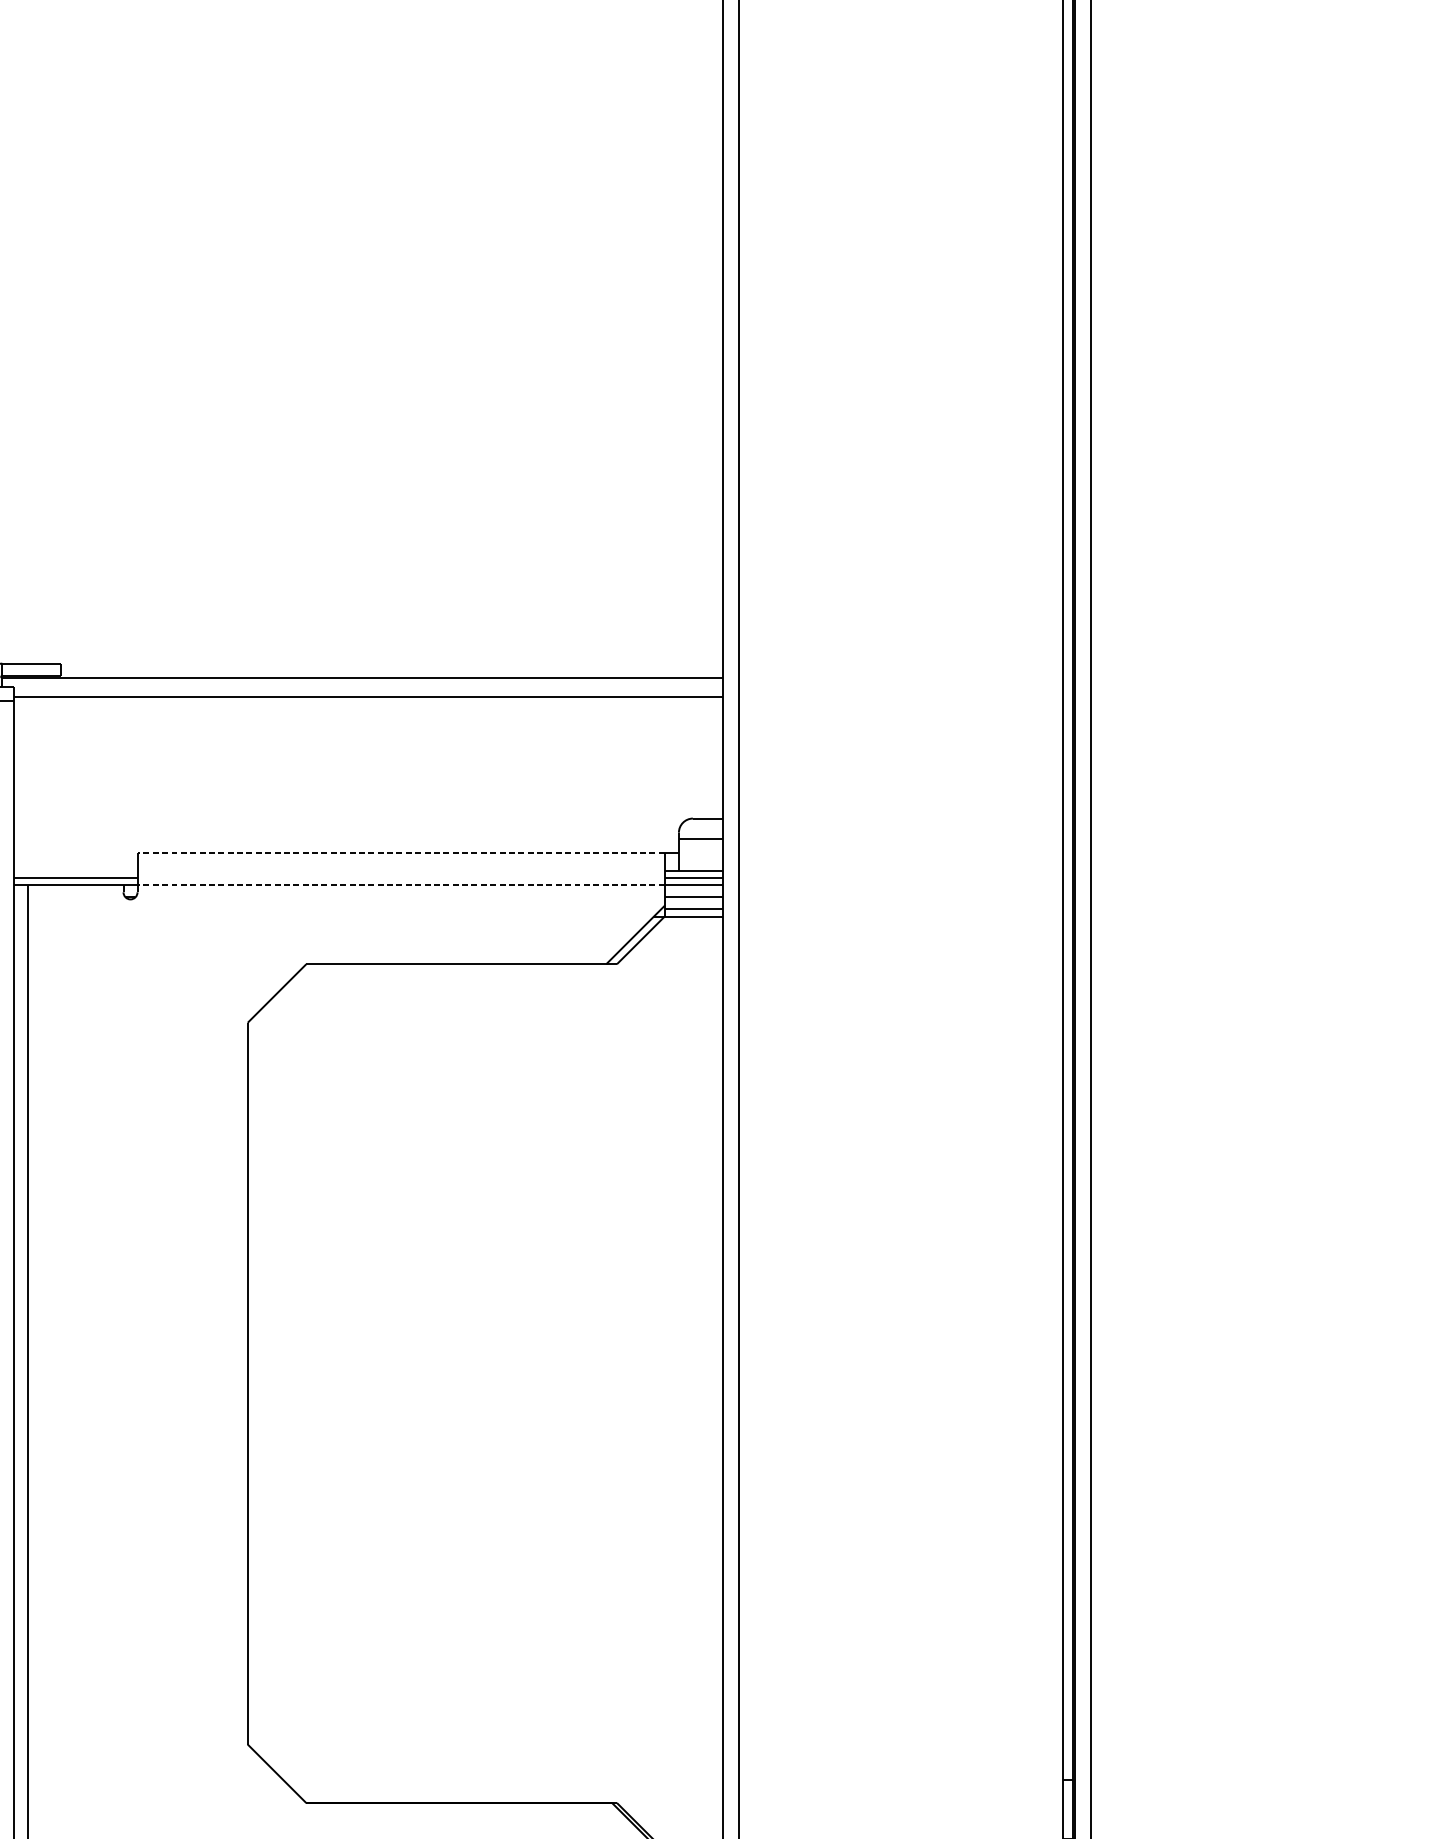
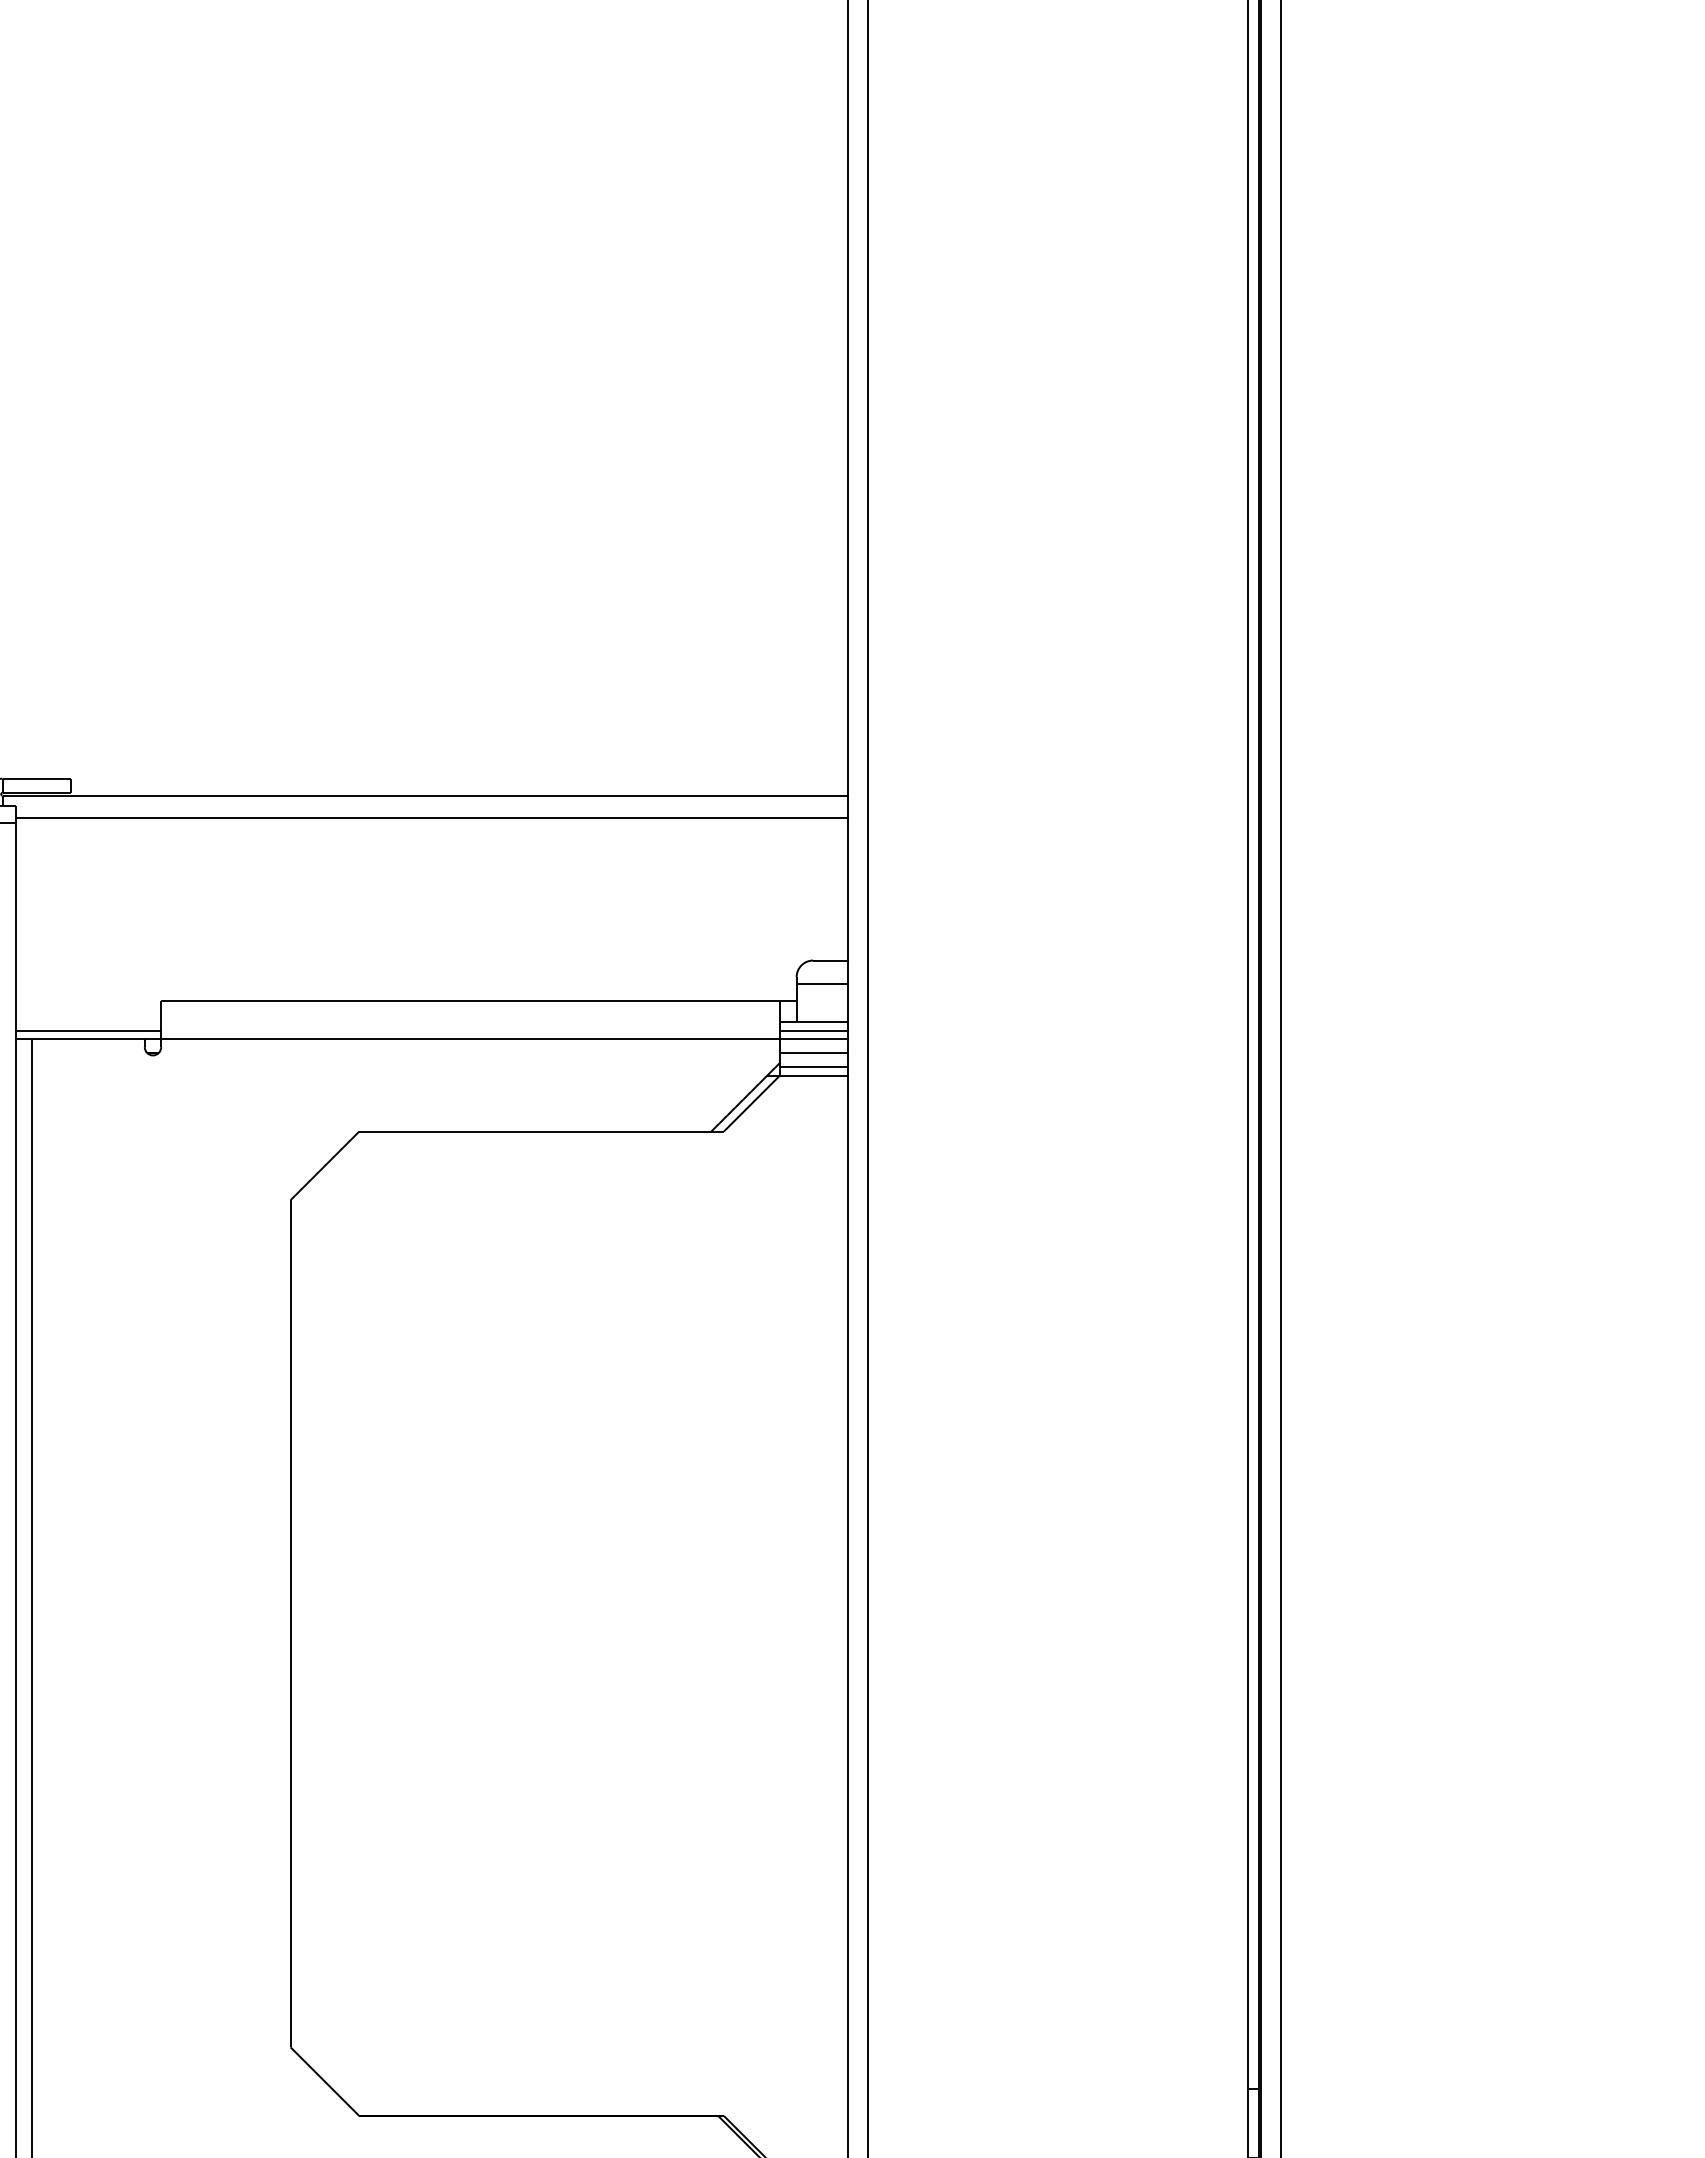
line: (401, 852) -> (470, 1000), dashed -> solid
line: (401, 884) -> (470, 1038), dashed -> solid

